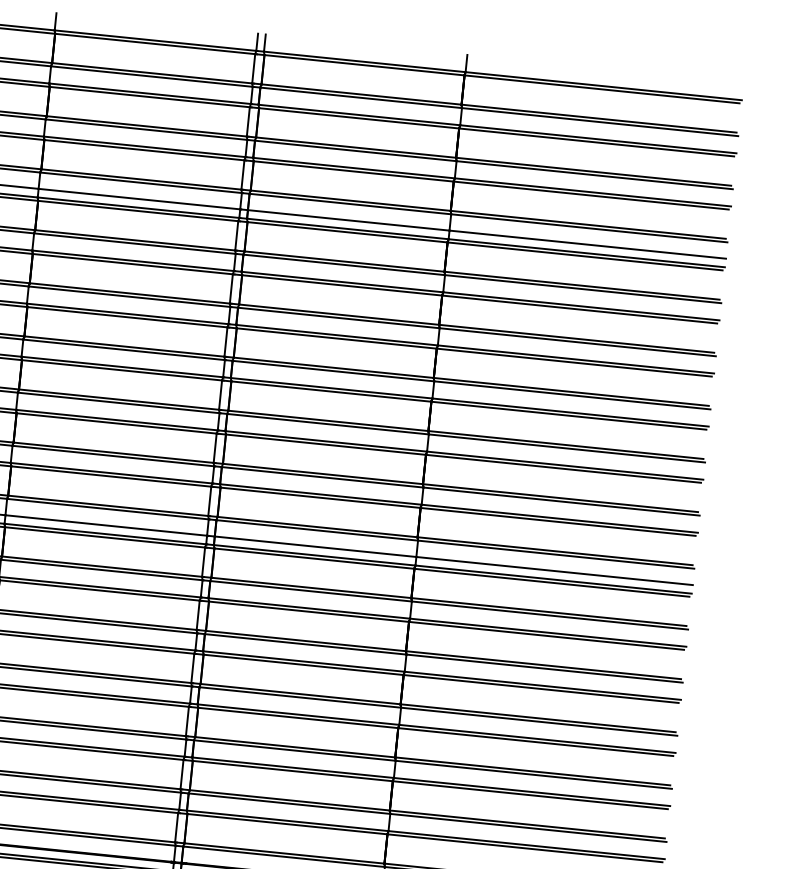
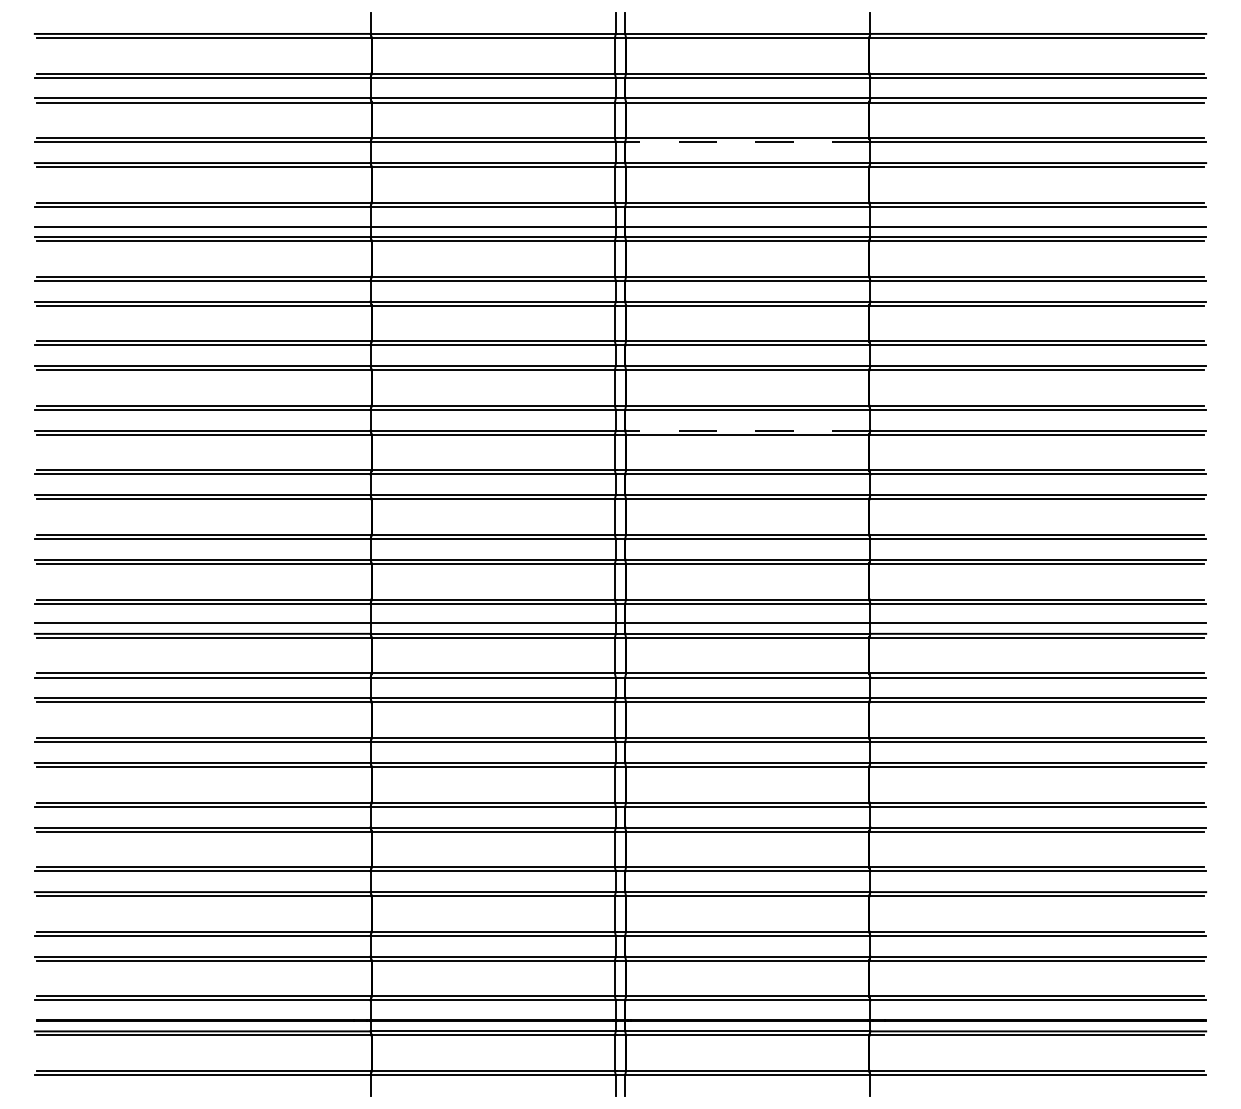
line: (355, 151) -> (747, 142), solid -> dashed
line: (331, 388) -> (747, 430), solid -> dashed

